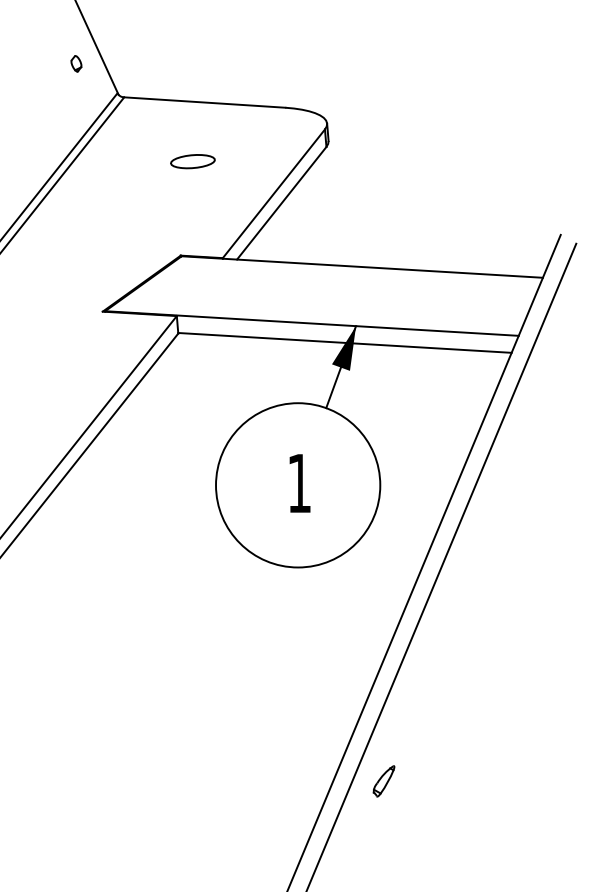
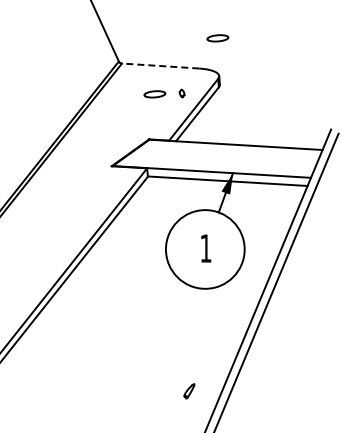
part: (323, 45) -> (217, 38), added
part: (75, 63) -> (181, 93), moved
line: (204, 103) -> (160, 66), solid -> dashed
part: (384, 781) -> (189, 391), moved

